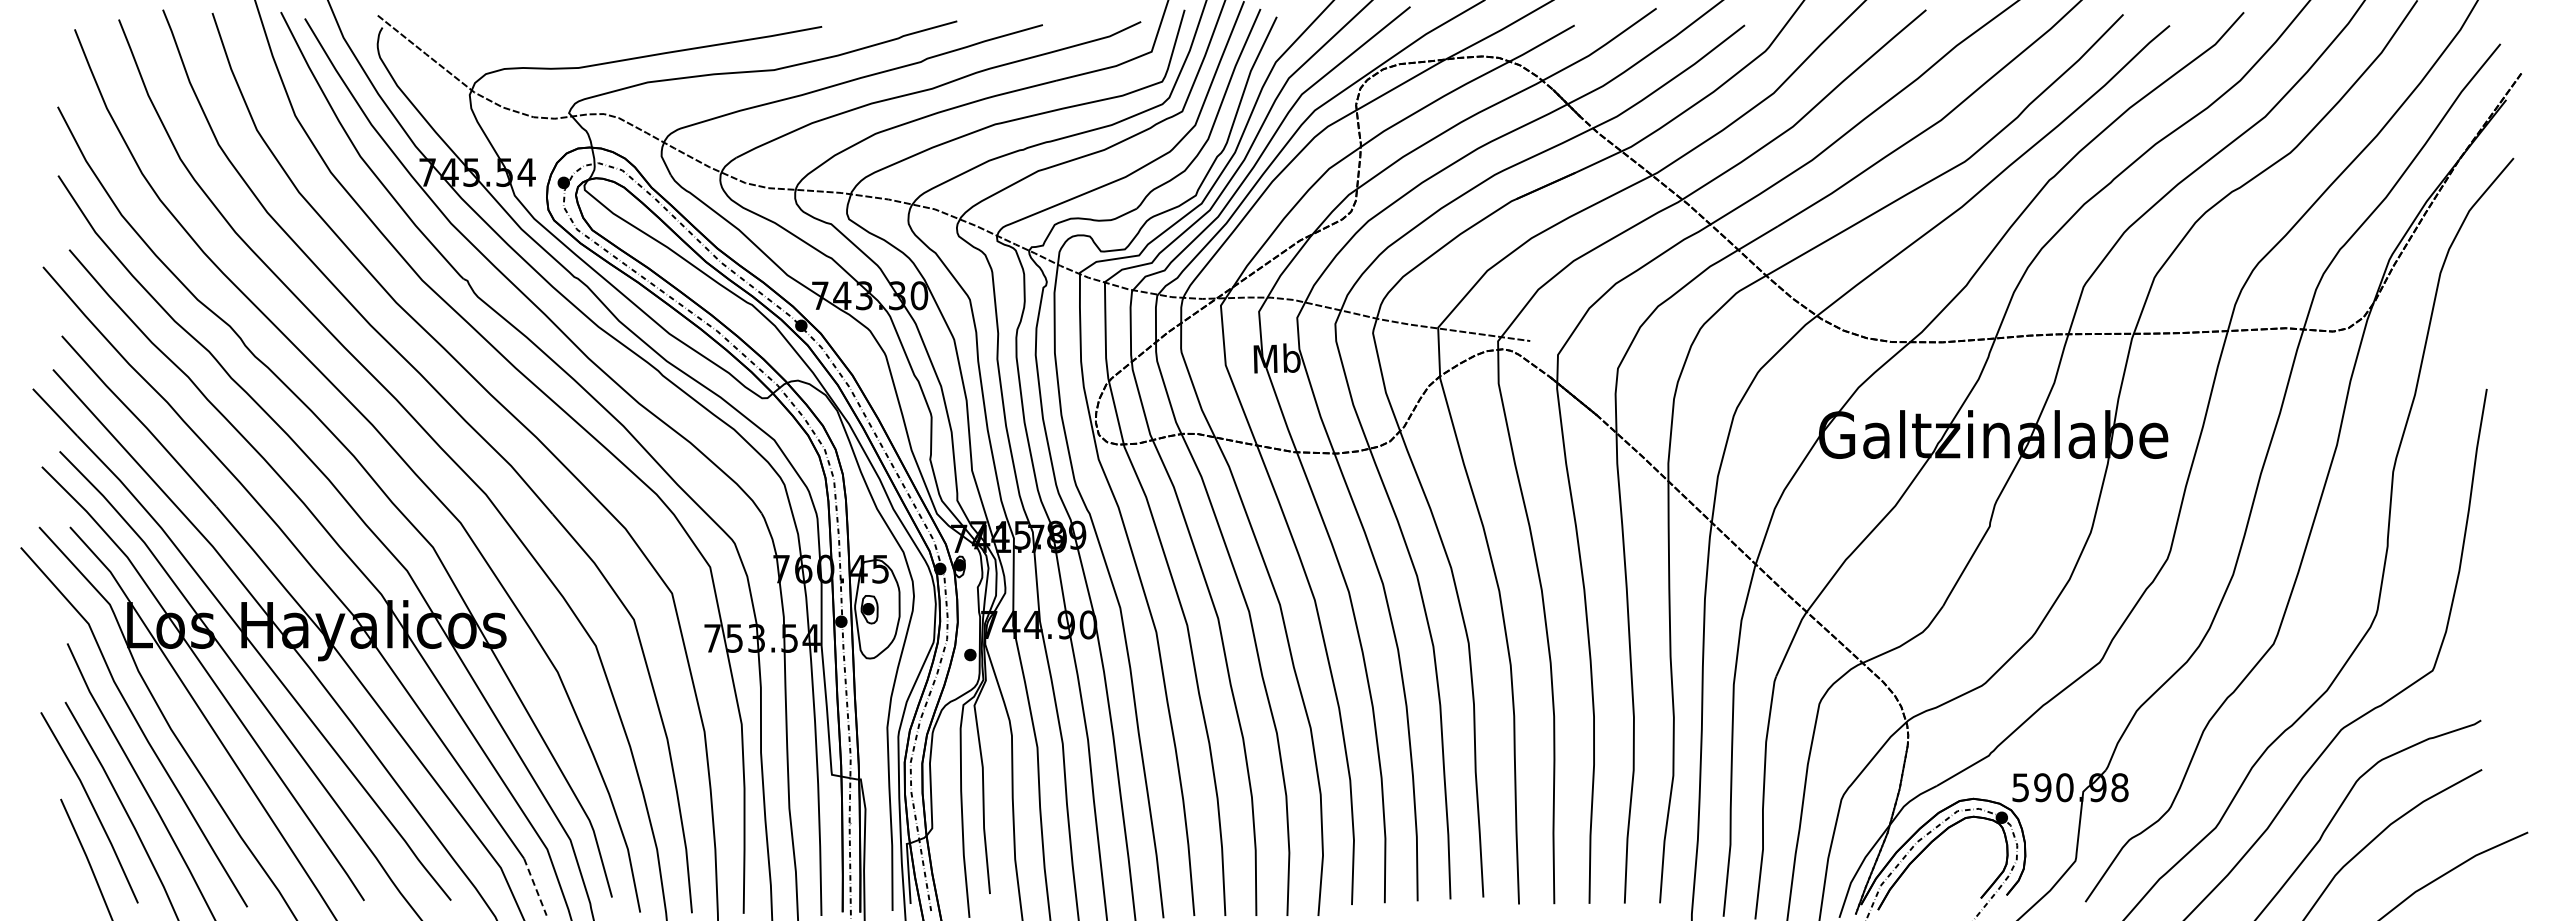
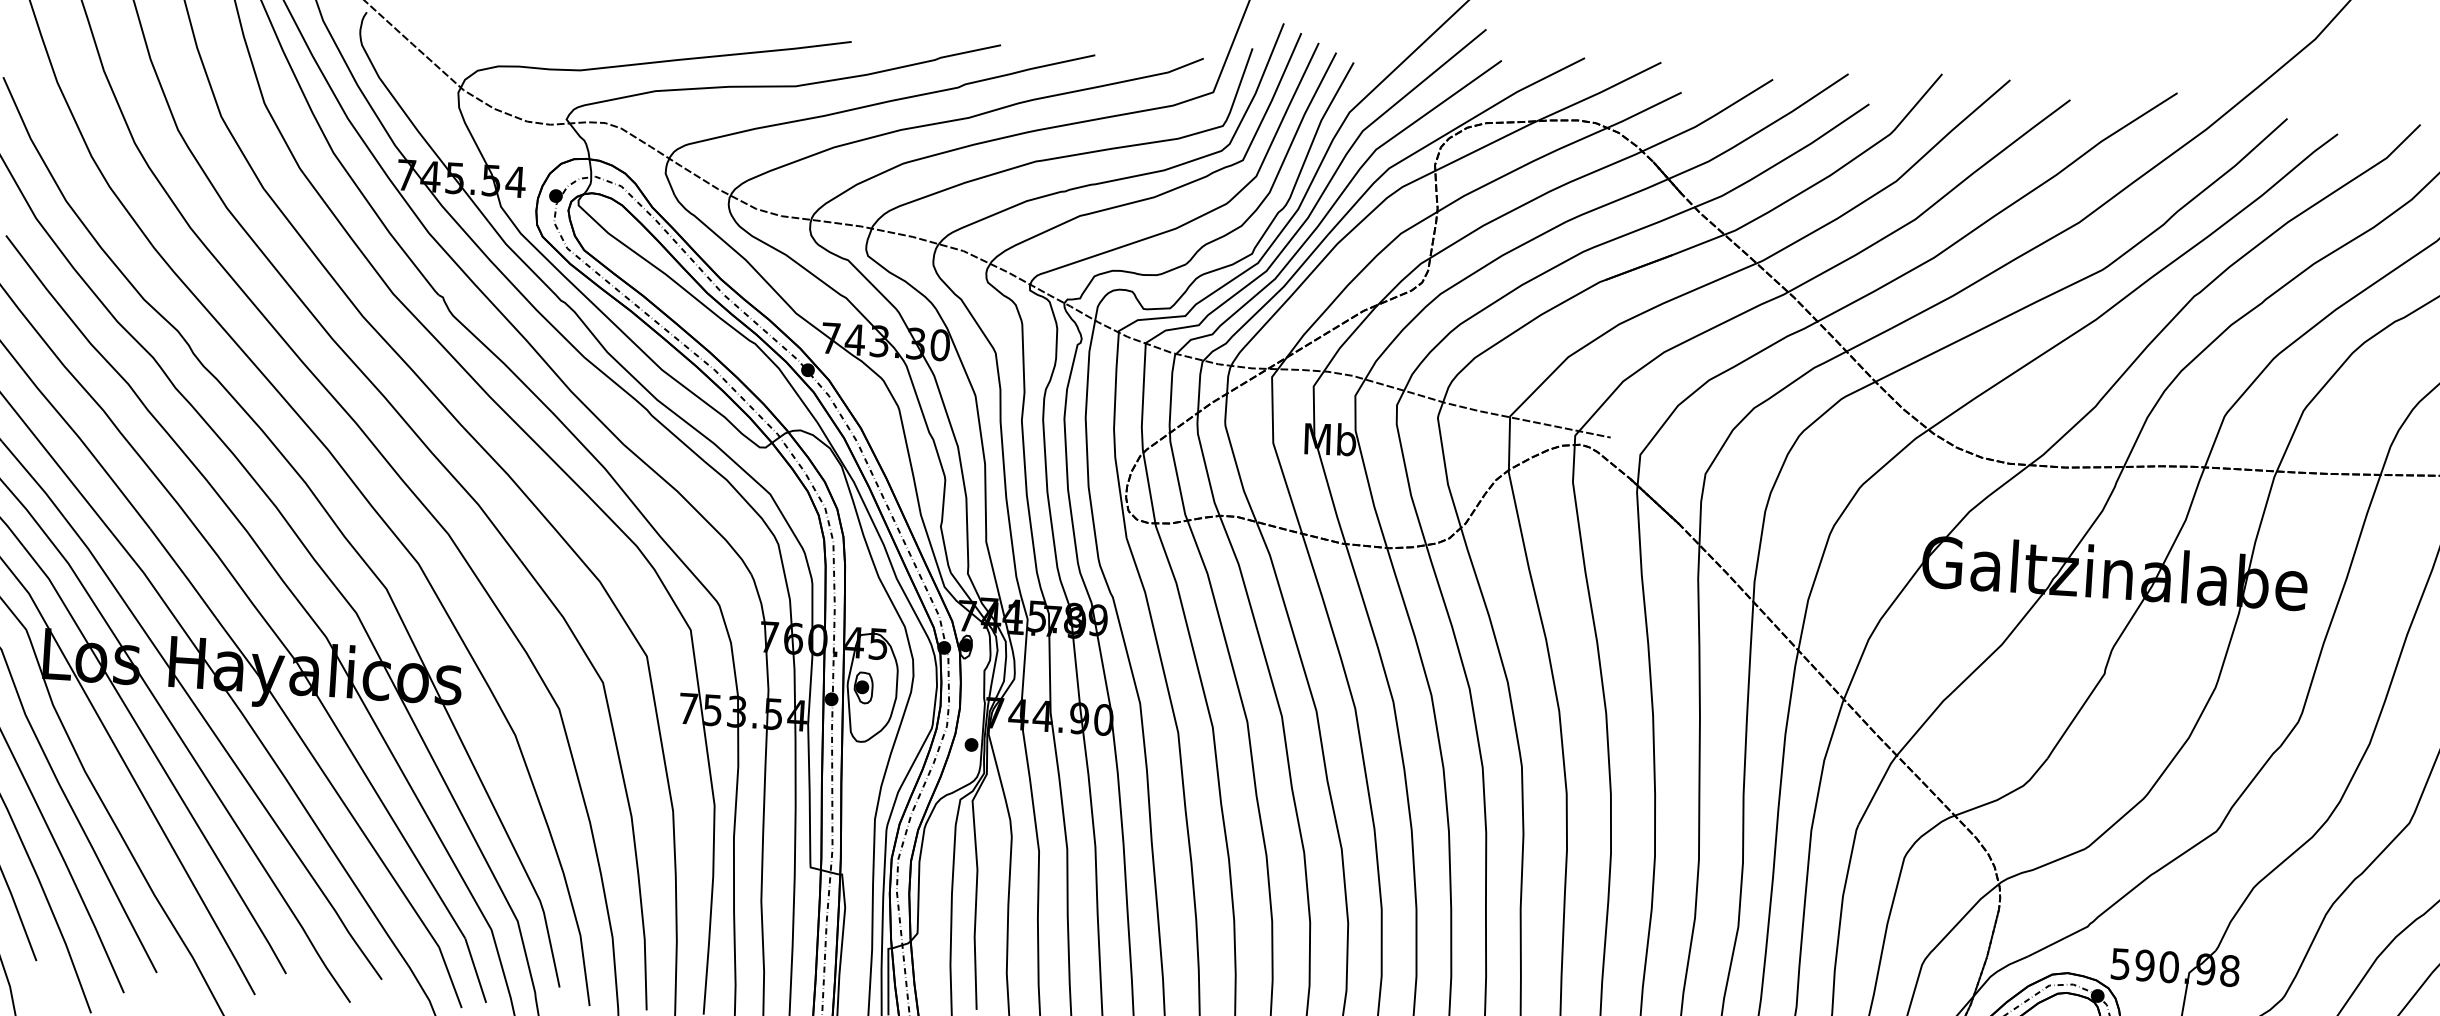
line: (535, 887) -> (475, 971), dashed -> solid

